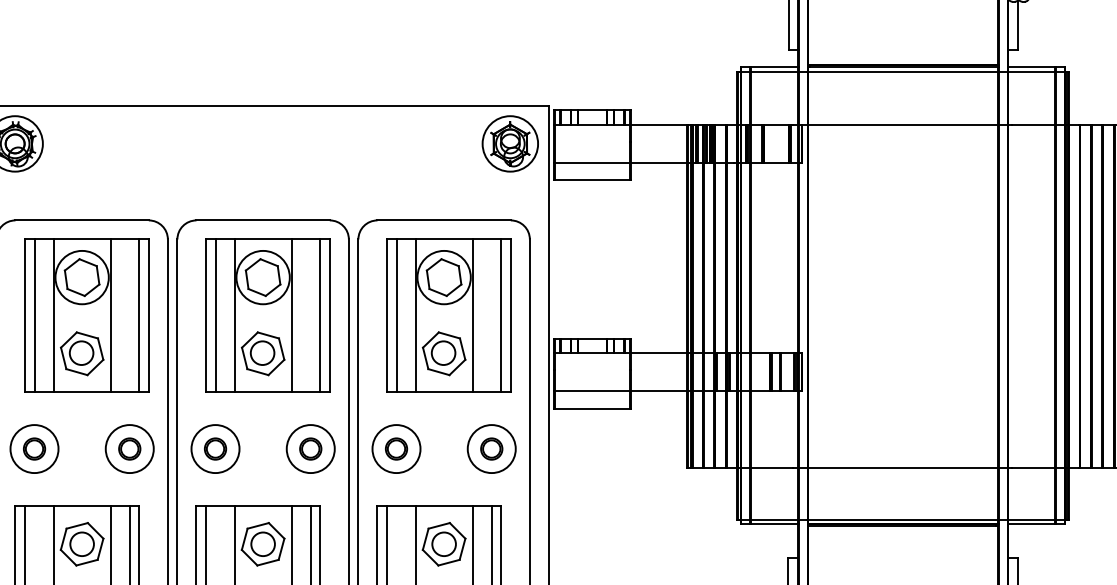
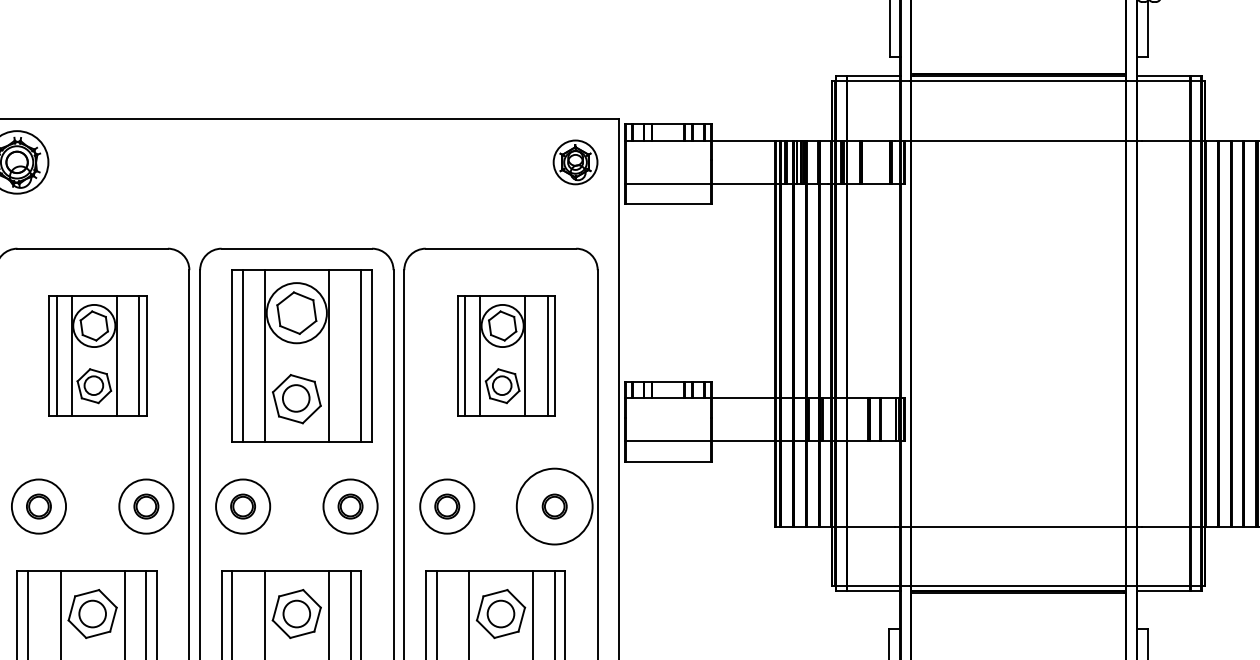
part: (509, 143) -> (574, 161), size x0.7
part: (86, 315) -> (97, 355), size x0.7
part: (448, 315) -> (505, 355), size x0.7
circle: (491, 449) -> (554, 507), size x1.4

